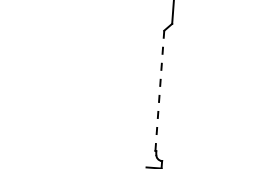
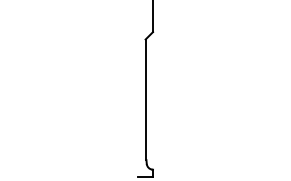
line: (159, 90) -> (145, 99), dashed -> solid

